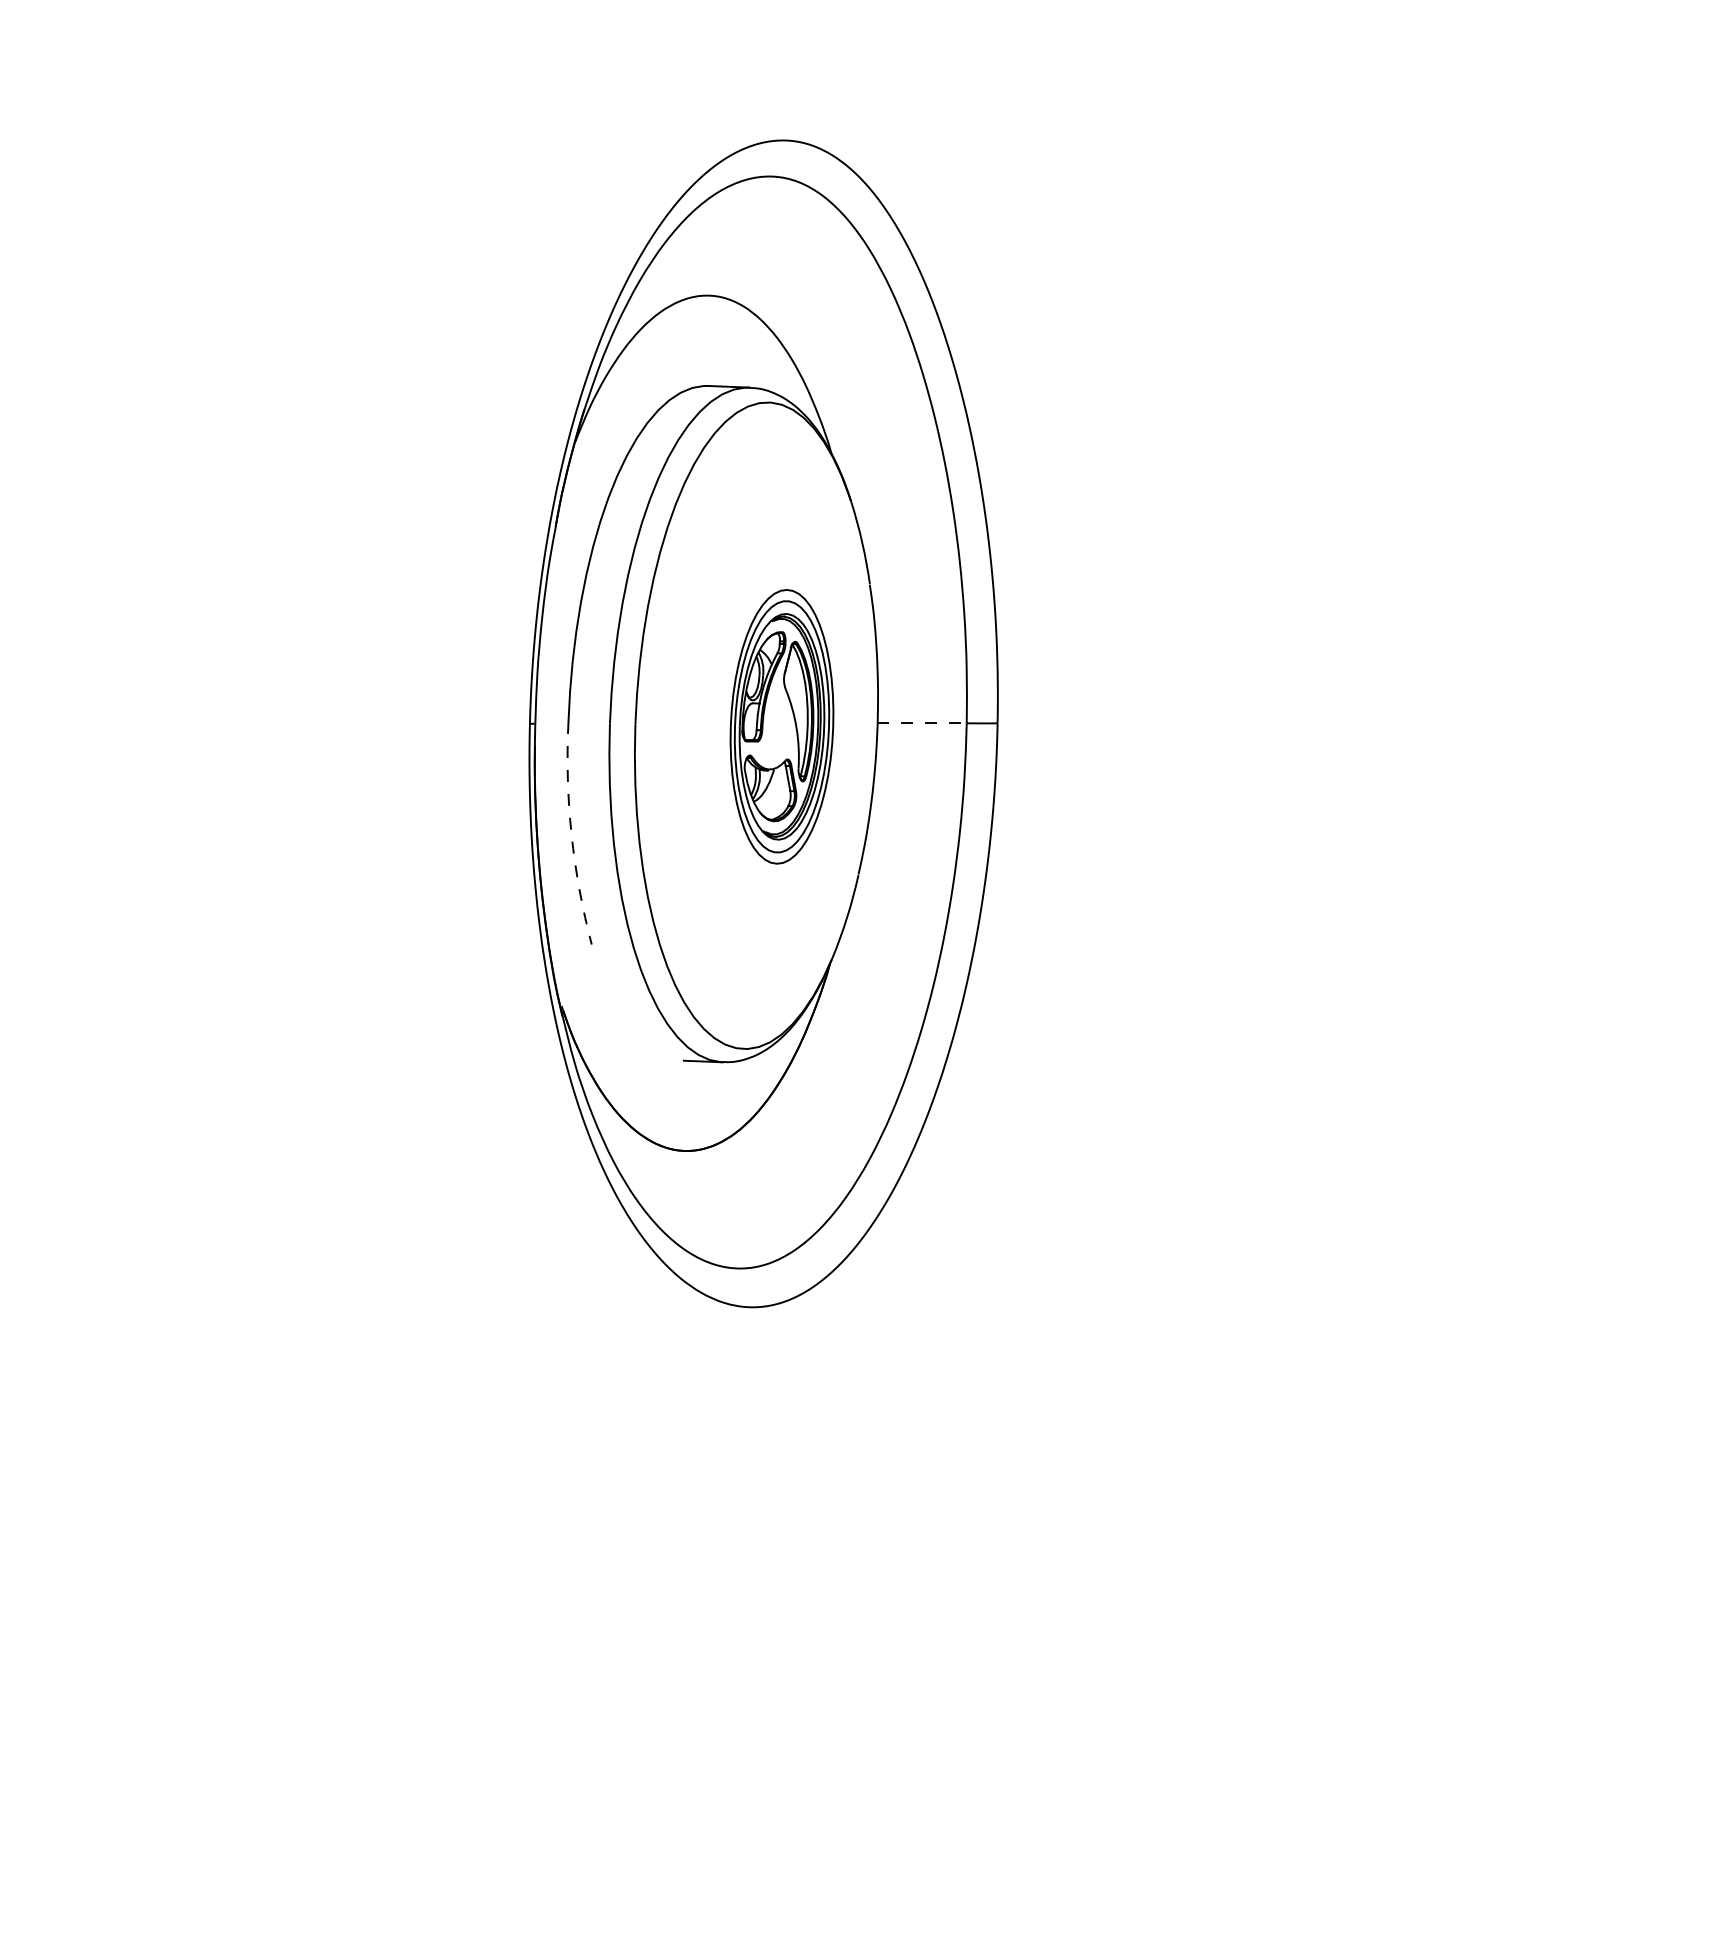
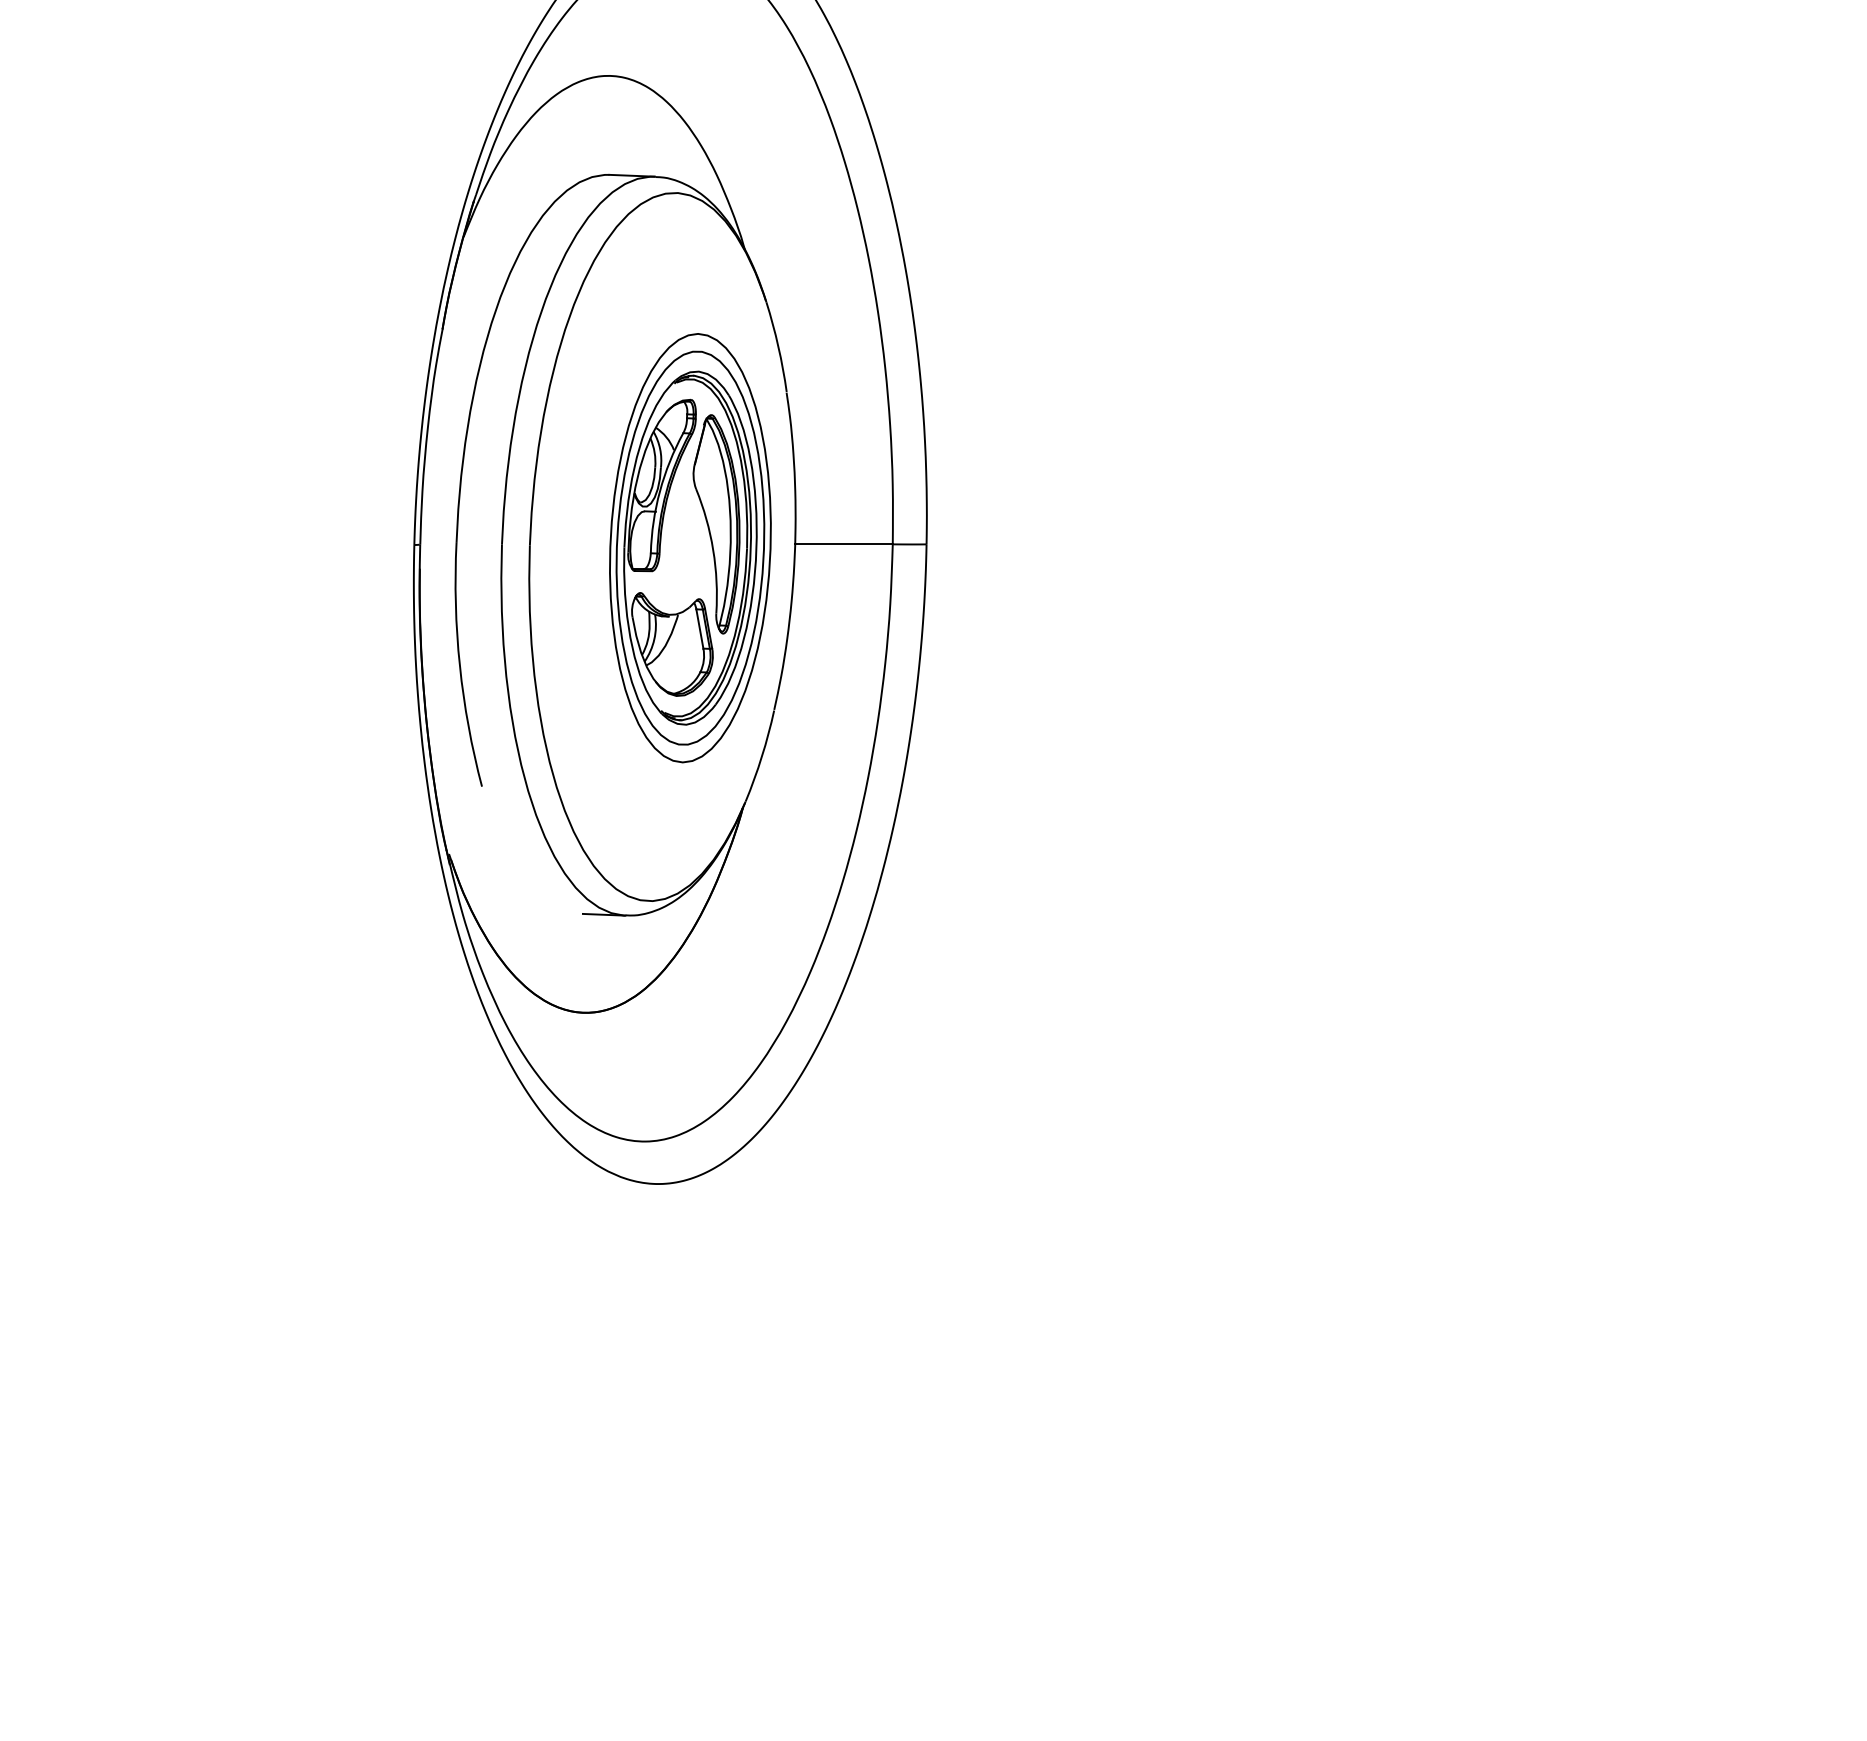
line: (922, 723) -> (844, 544), dashed -> solid
part: (781, 726) -> (689, 547), size x1.43
arc: (571, 834) -> (459, 666), dashed -> solid

